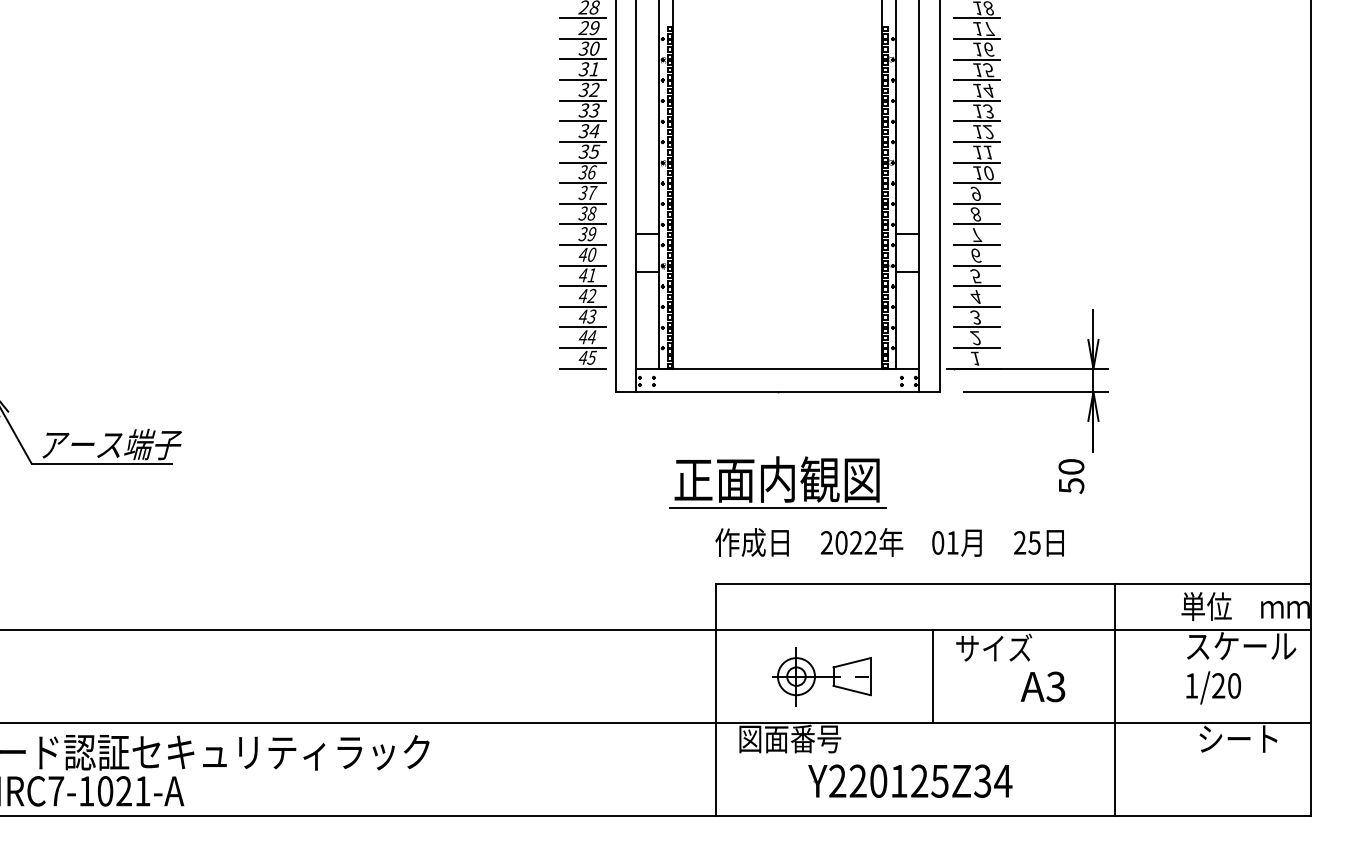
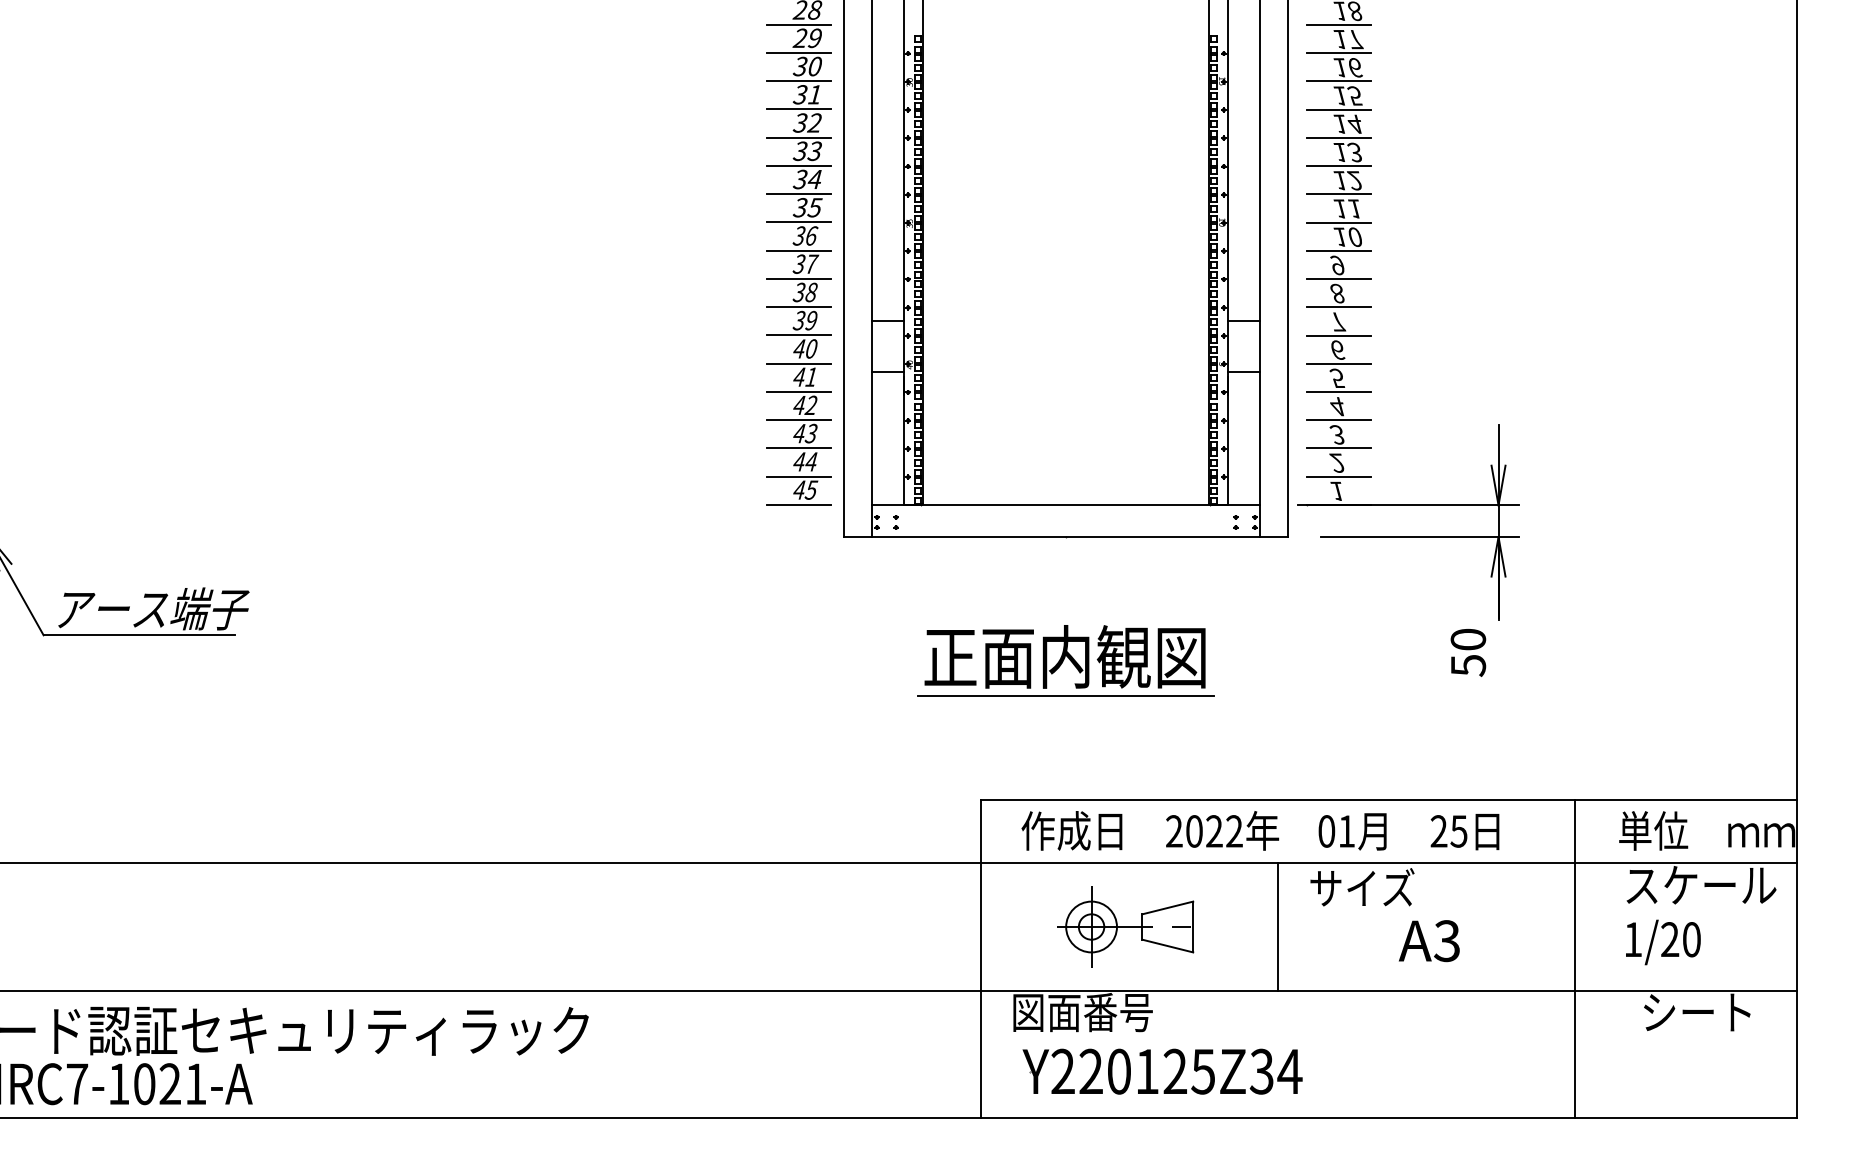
text: (889, 542) -> (1260, 830), moved
line: (1115, 699) -> (1575, 958), moved
part: (901, 780) -> (1150, 1070), moved

